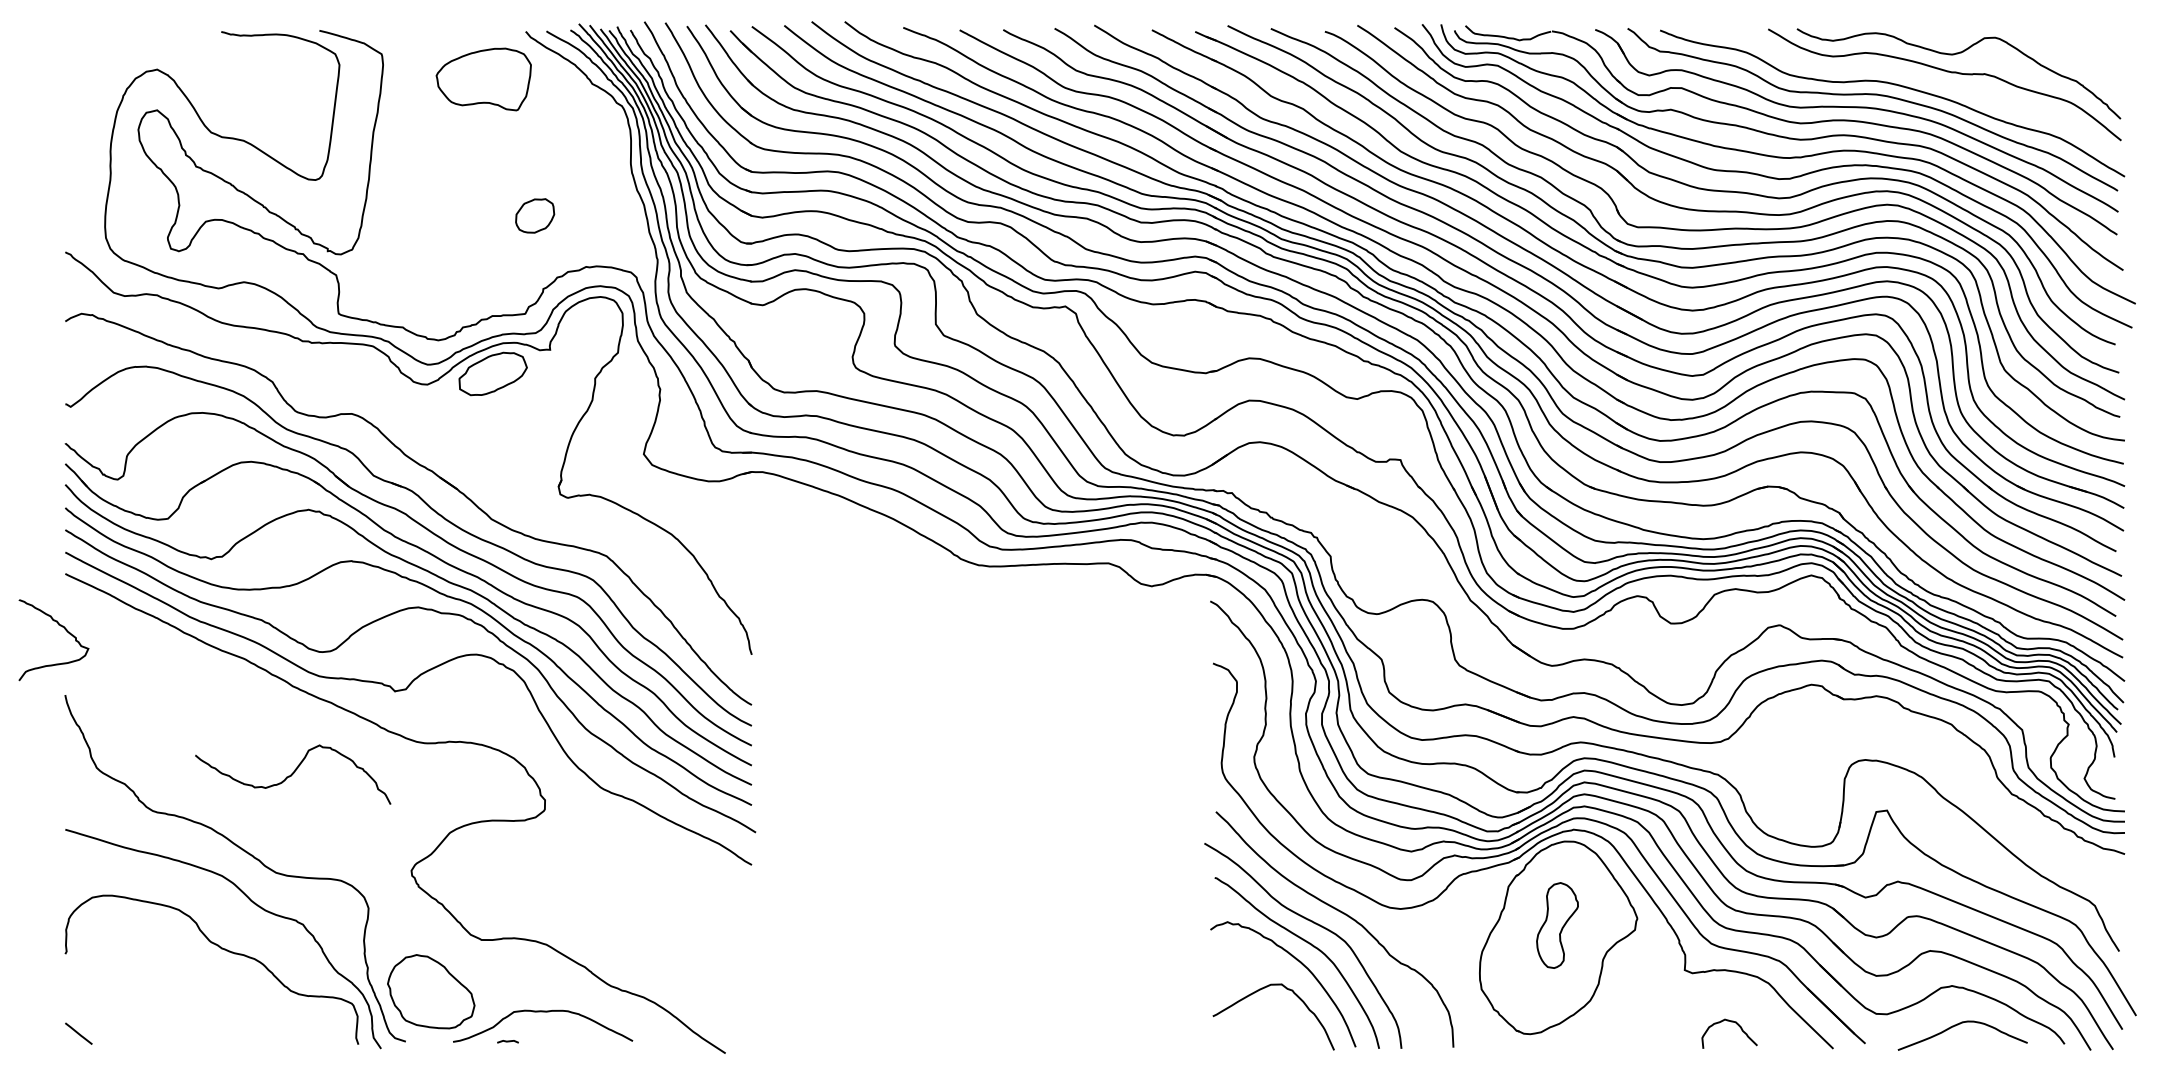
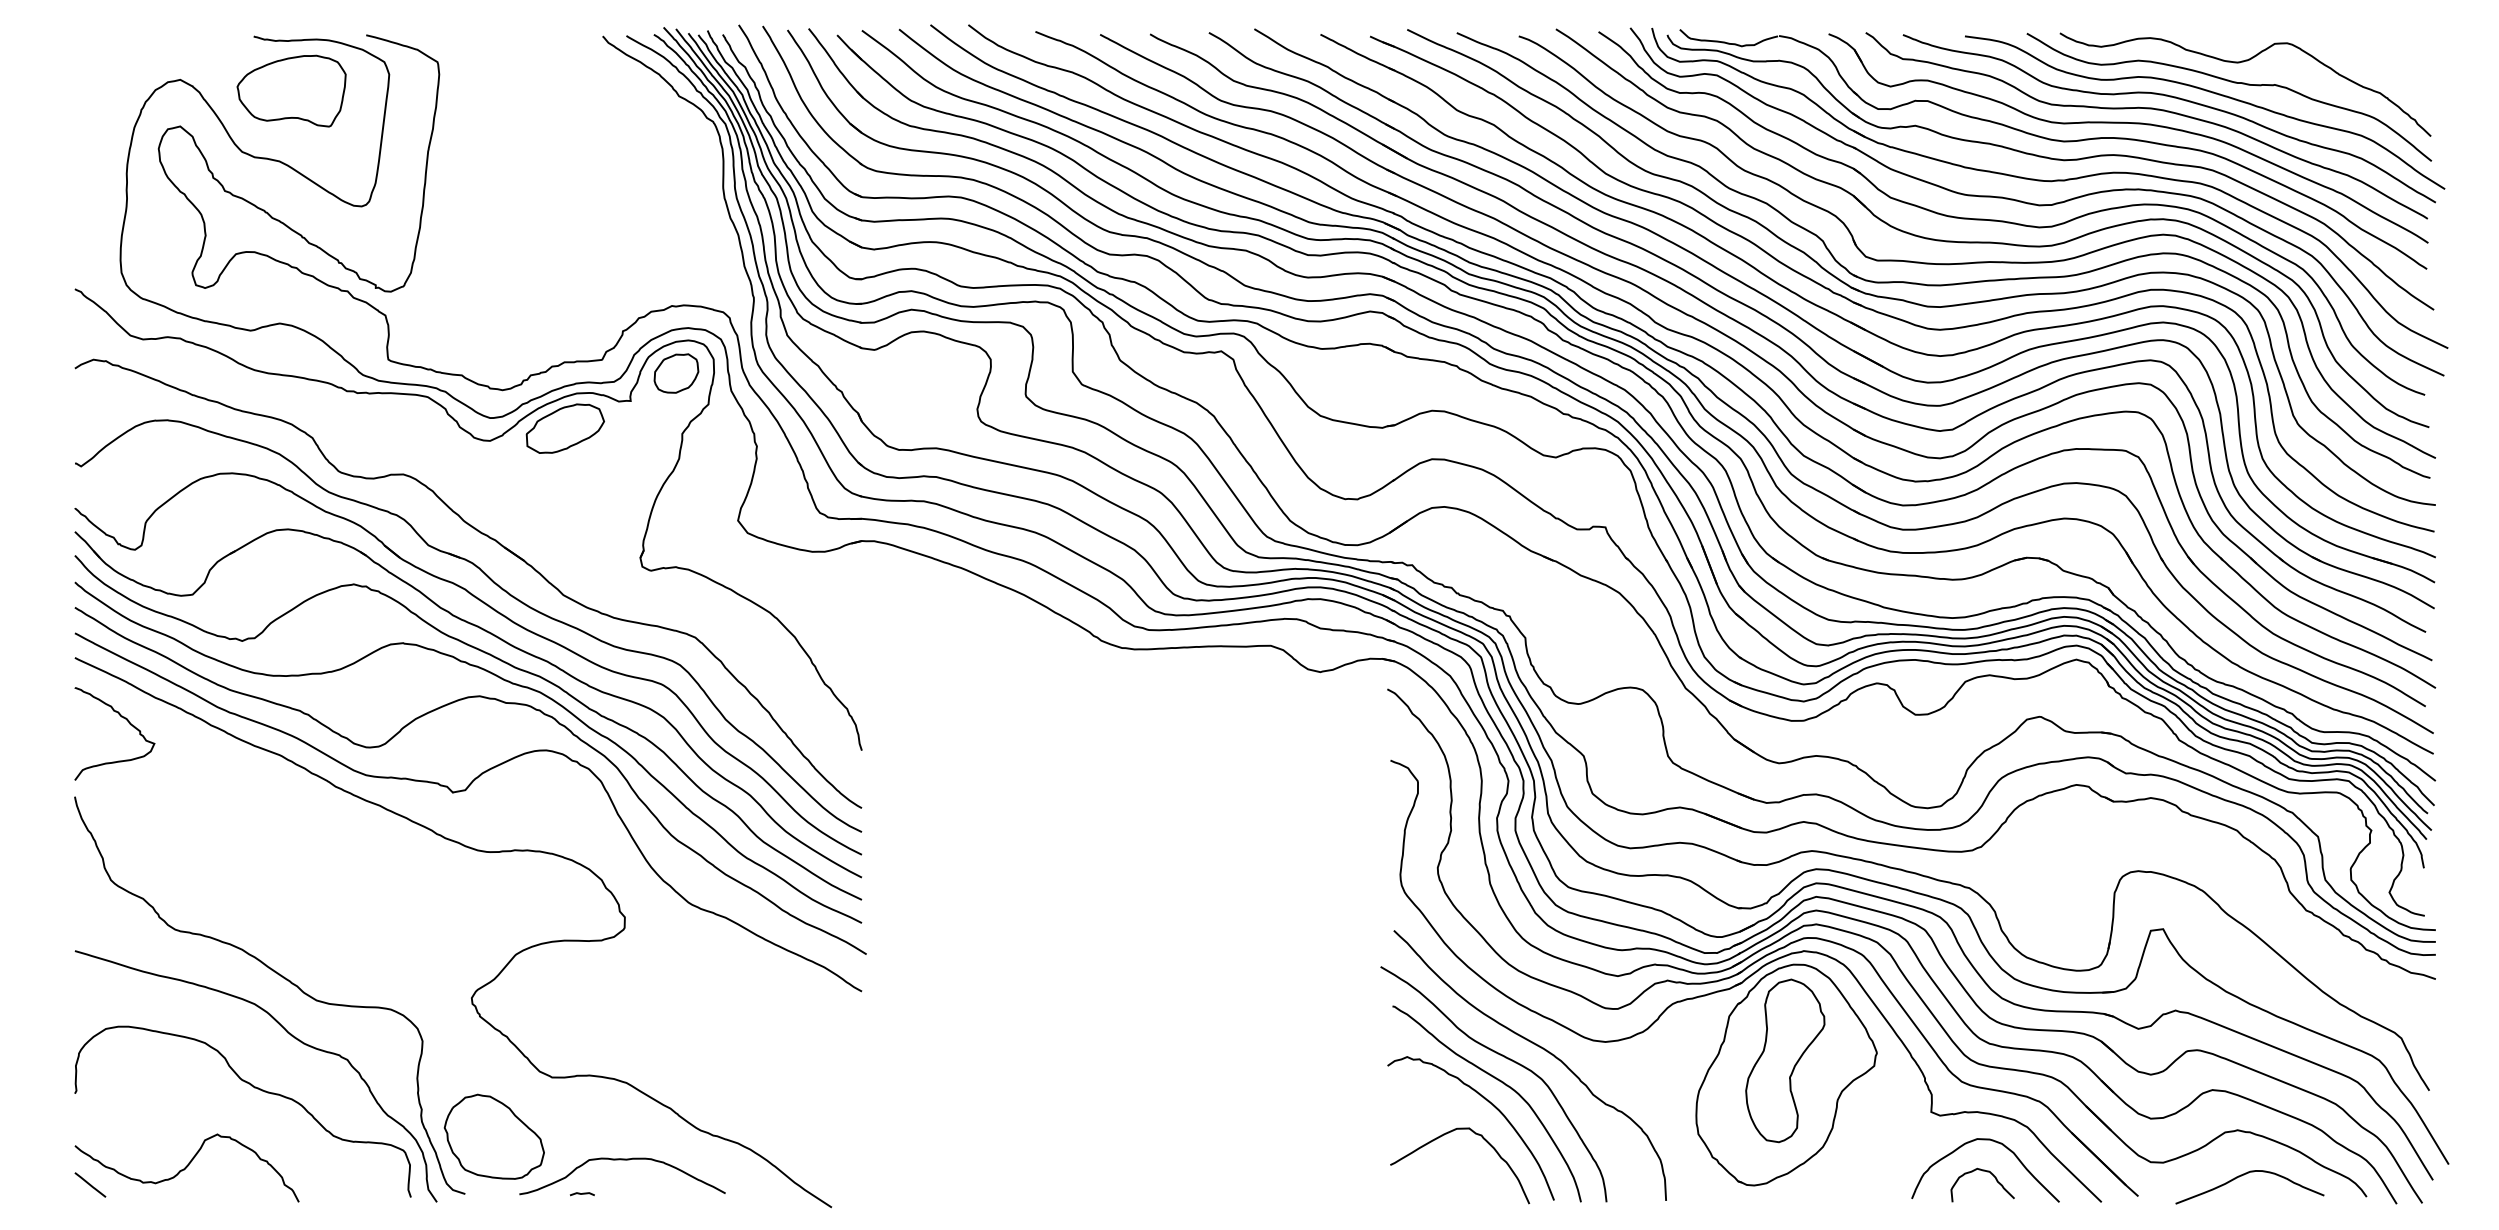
part: (483, 78) -> (291, 90), moved
curve: (1930, 81) -> (2212, 93), added
part: (535, 215) -> (676, 373), moved
curve: (59, 625) -> (121, 717), moved
curve: (292, 774) -> (186, 1167), moved
part: (1557, 925) -> (1785, 1060), size x1.67
curve: (1742, 997) -> (1997, 1143), added

